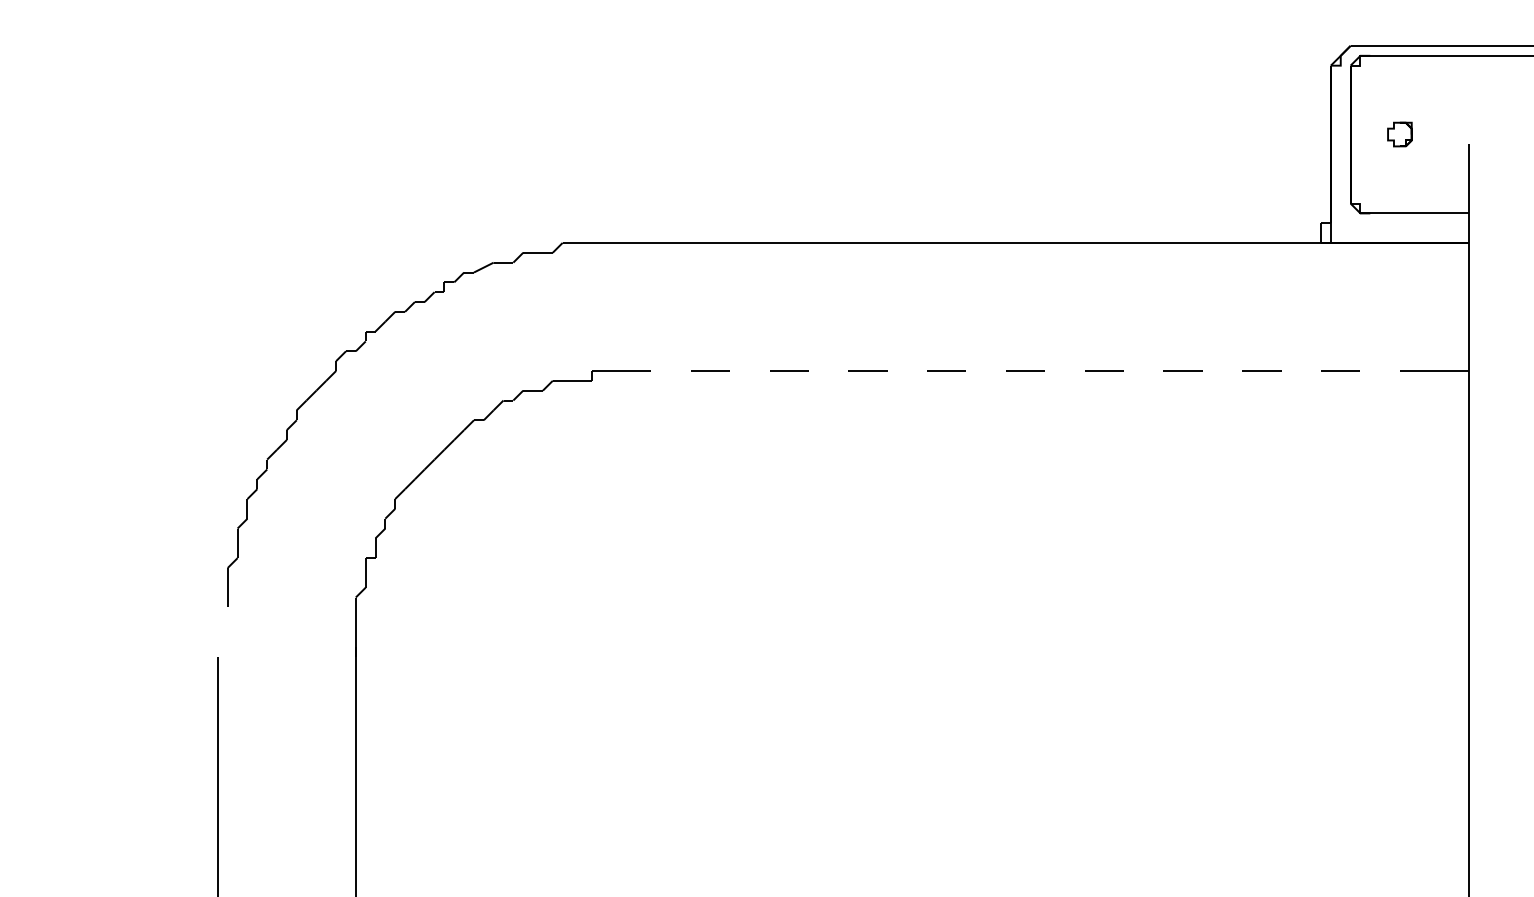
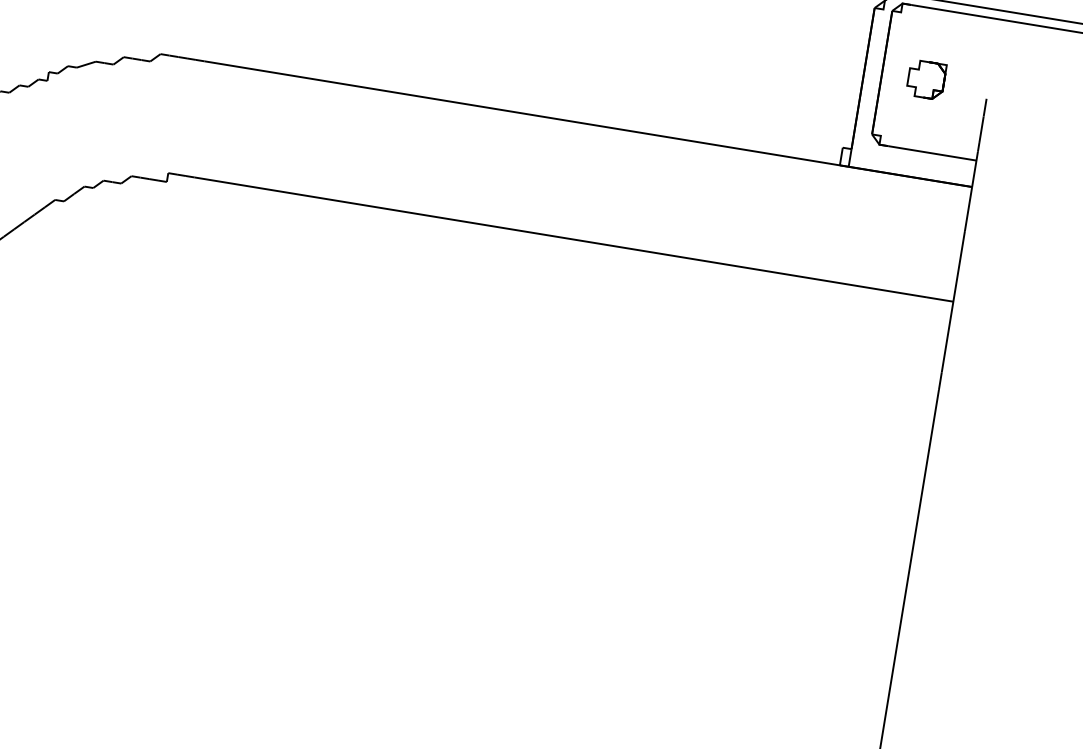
part: (1399, 134) -> (926, 79), size x1.67
line: (1030, 370) -> (560, 237), dashed -> solid

